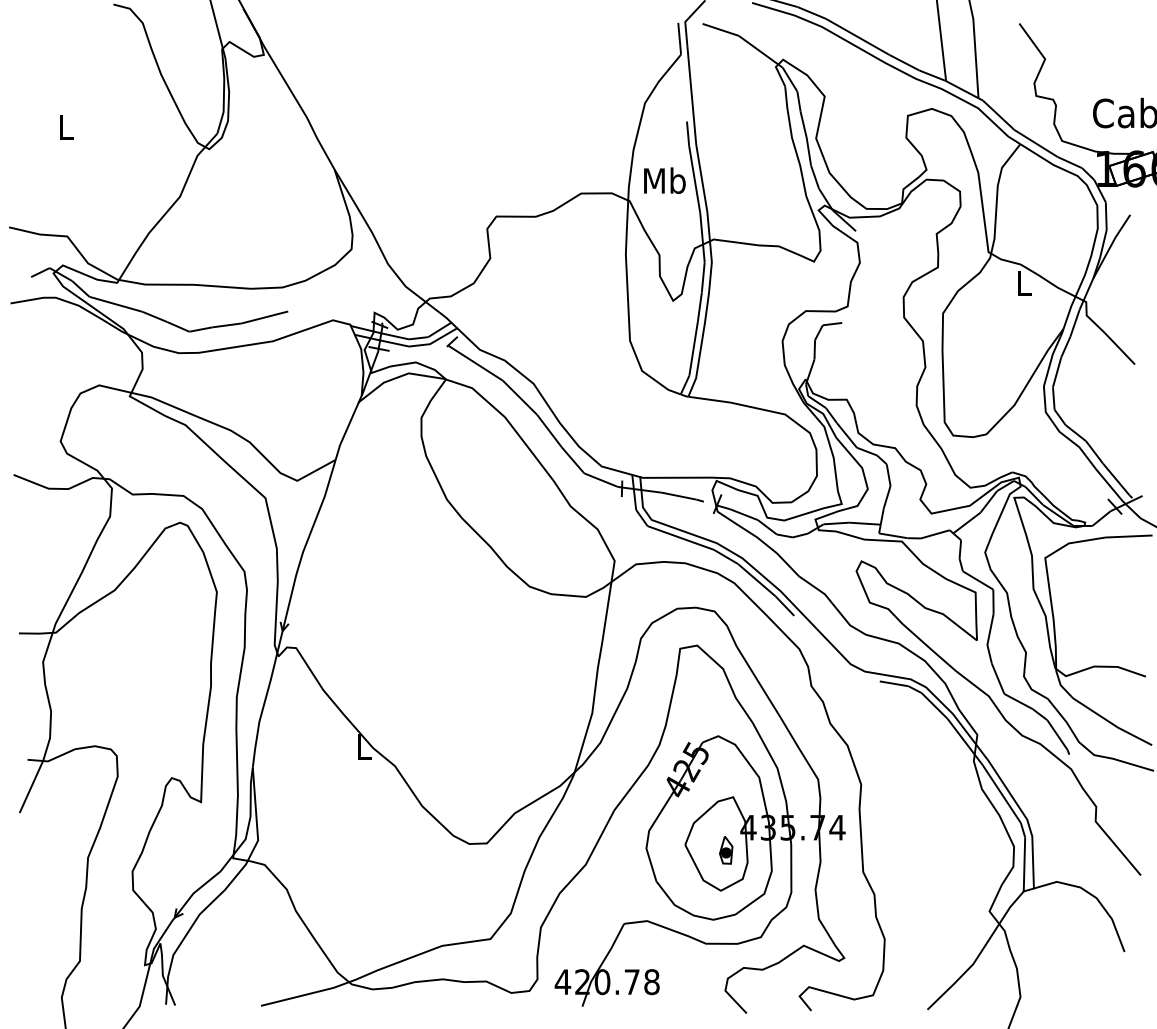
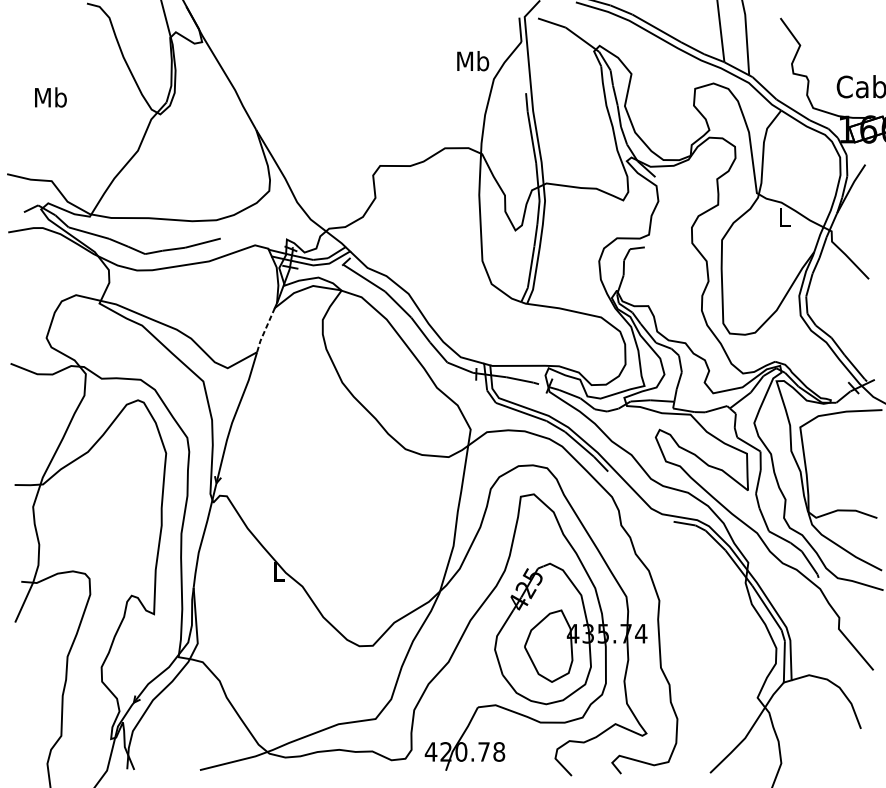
text: (66, 126) -> (51, 96), L -> Mb
text: (664, 180) -> (472, 61), moved
line: (345, 431) -> (264, 330), solid -> dashed
part: (726, 850) -> (556, 651), removed

